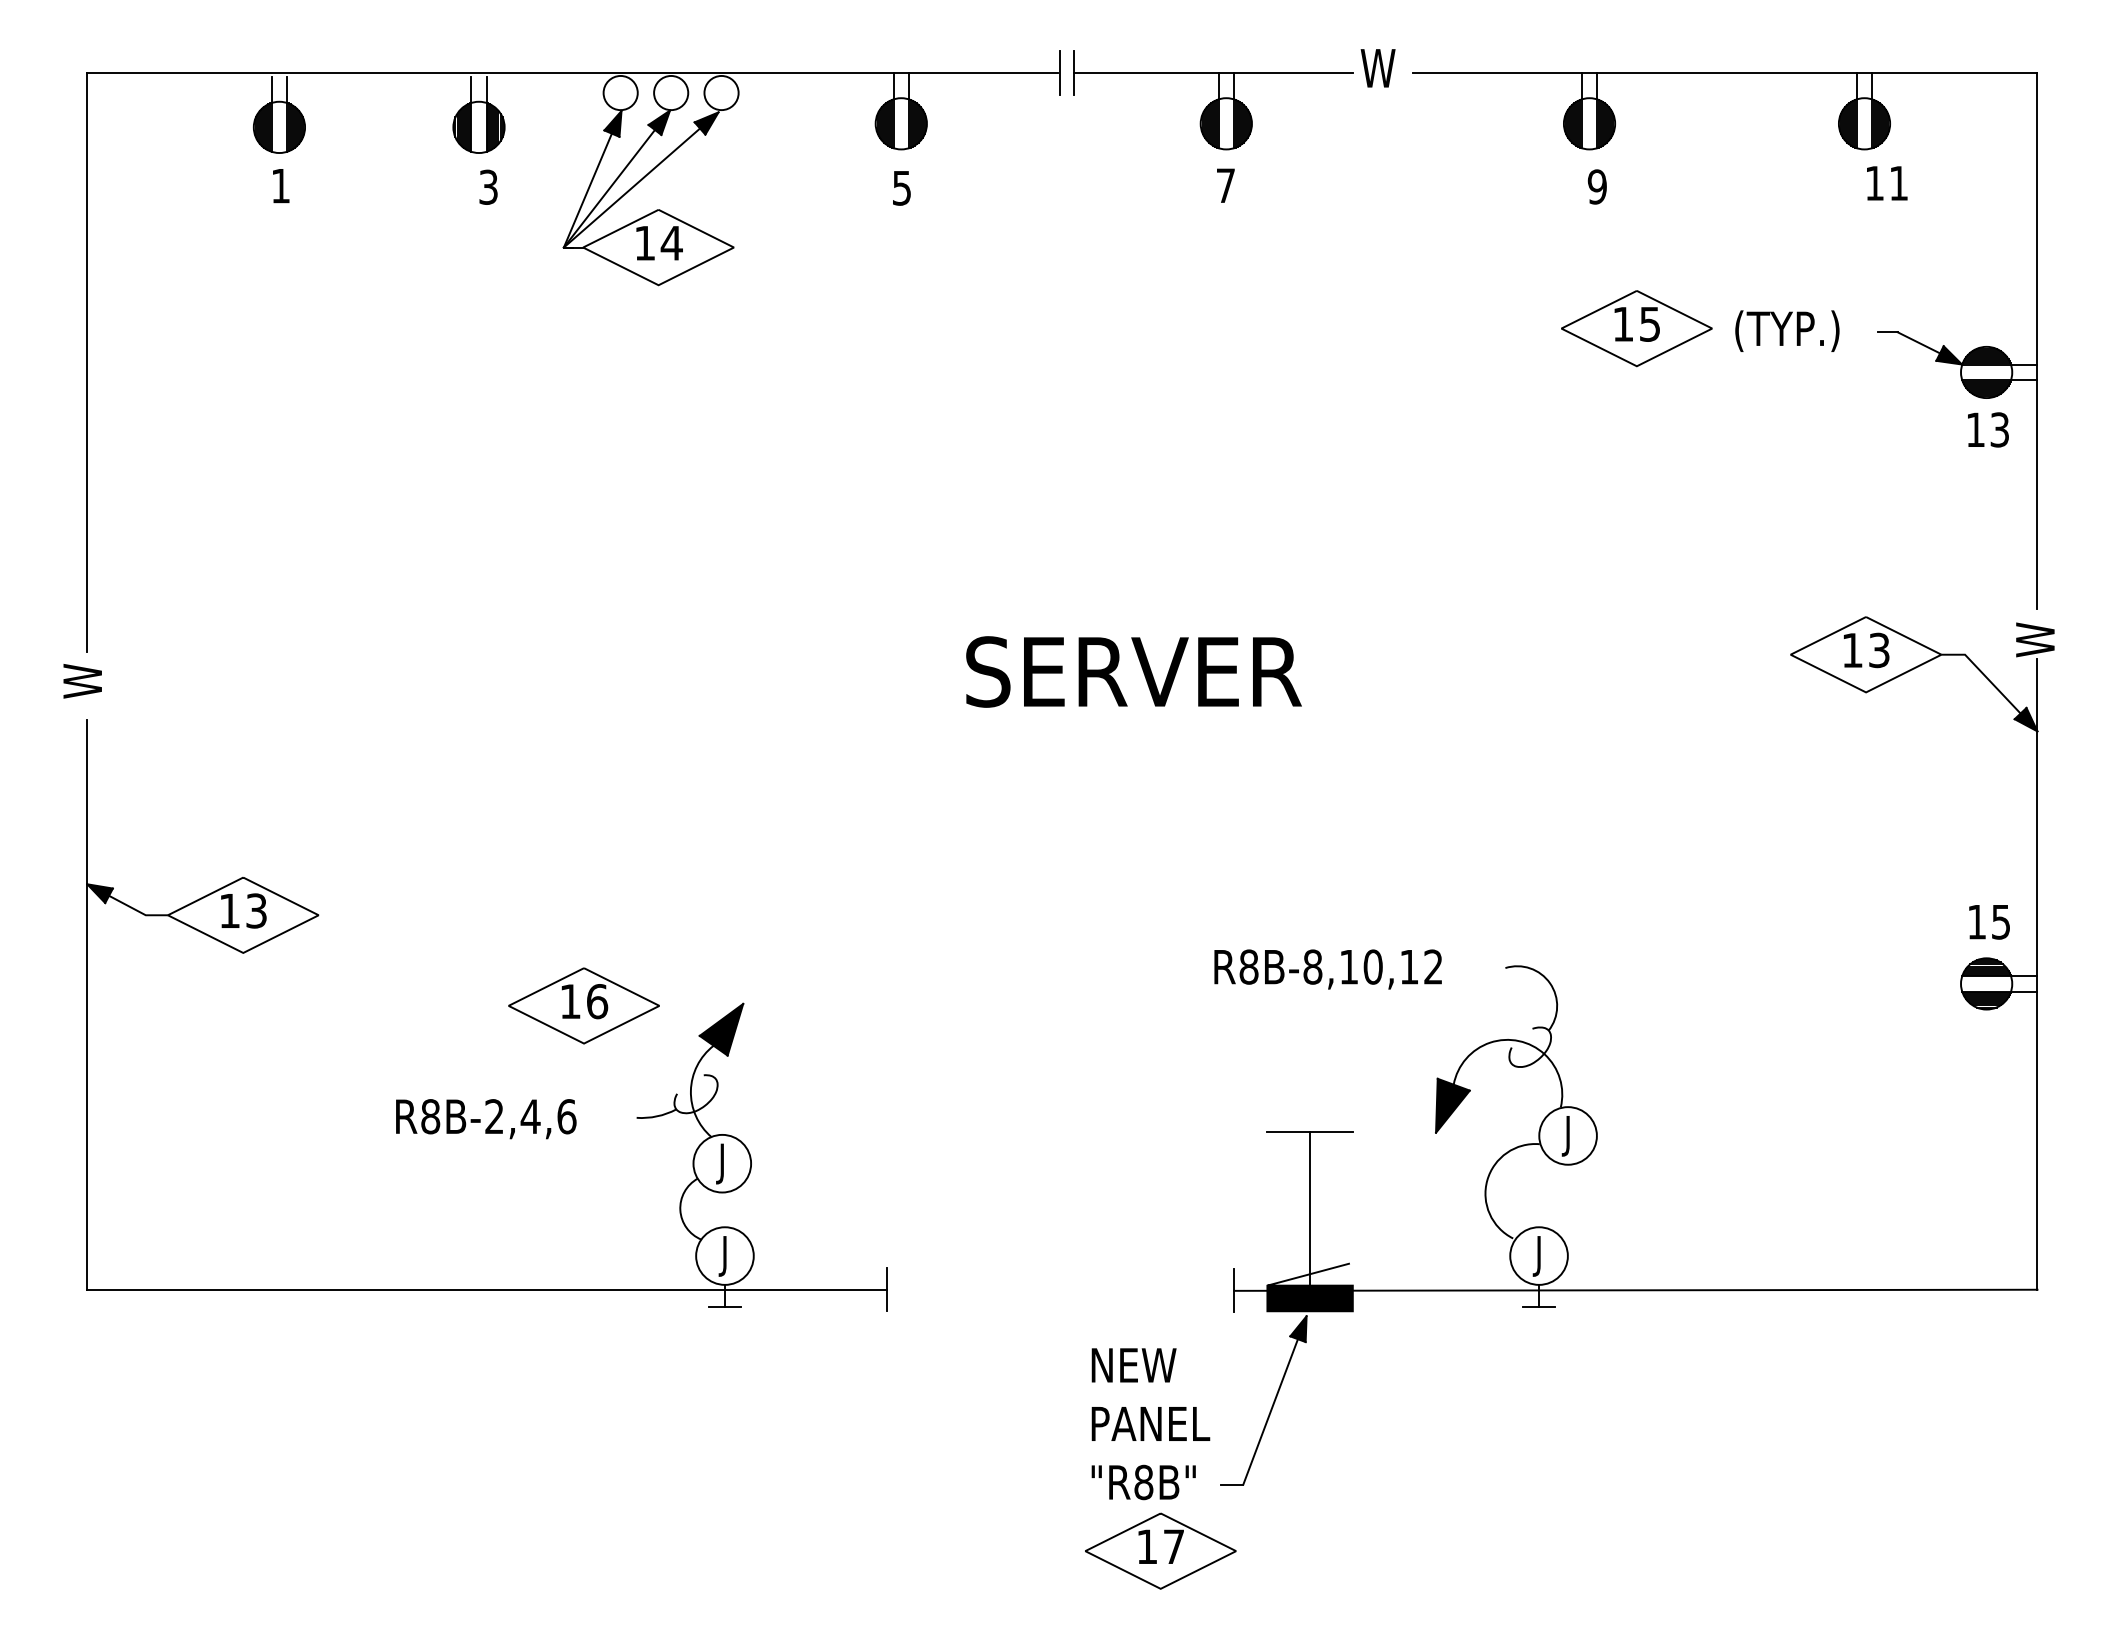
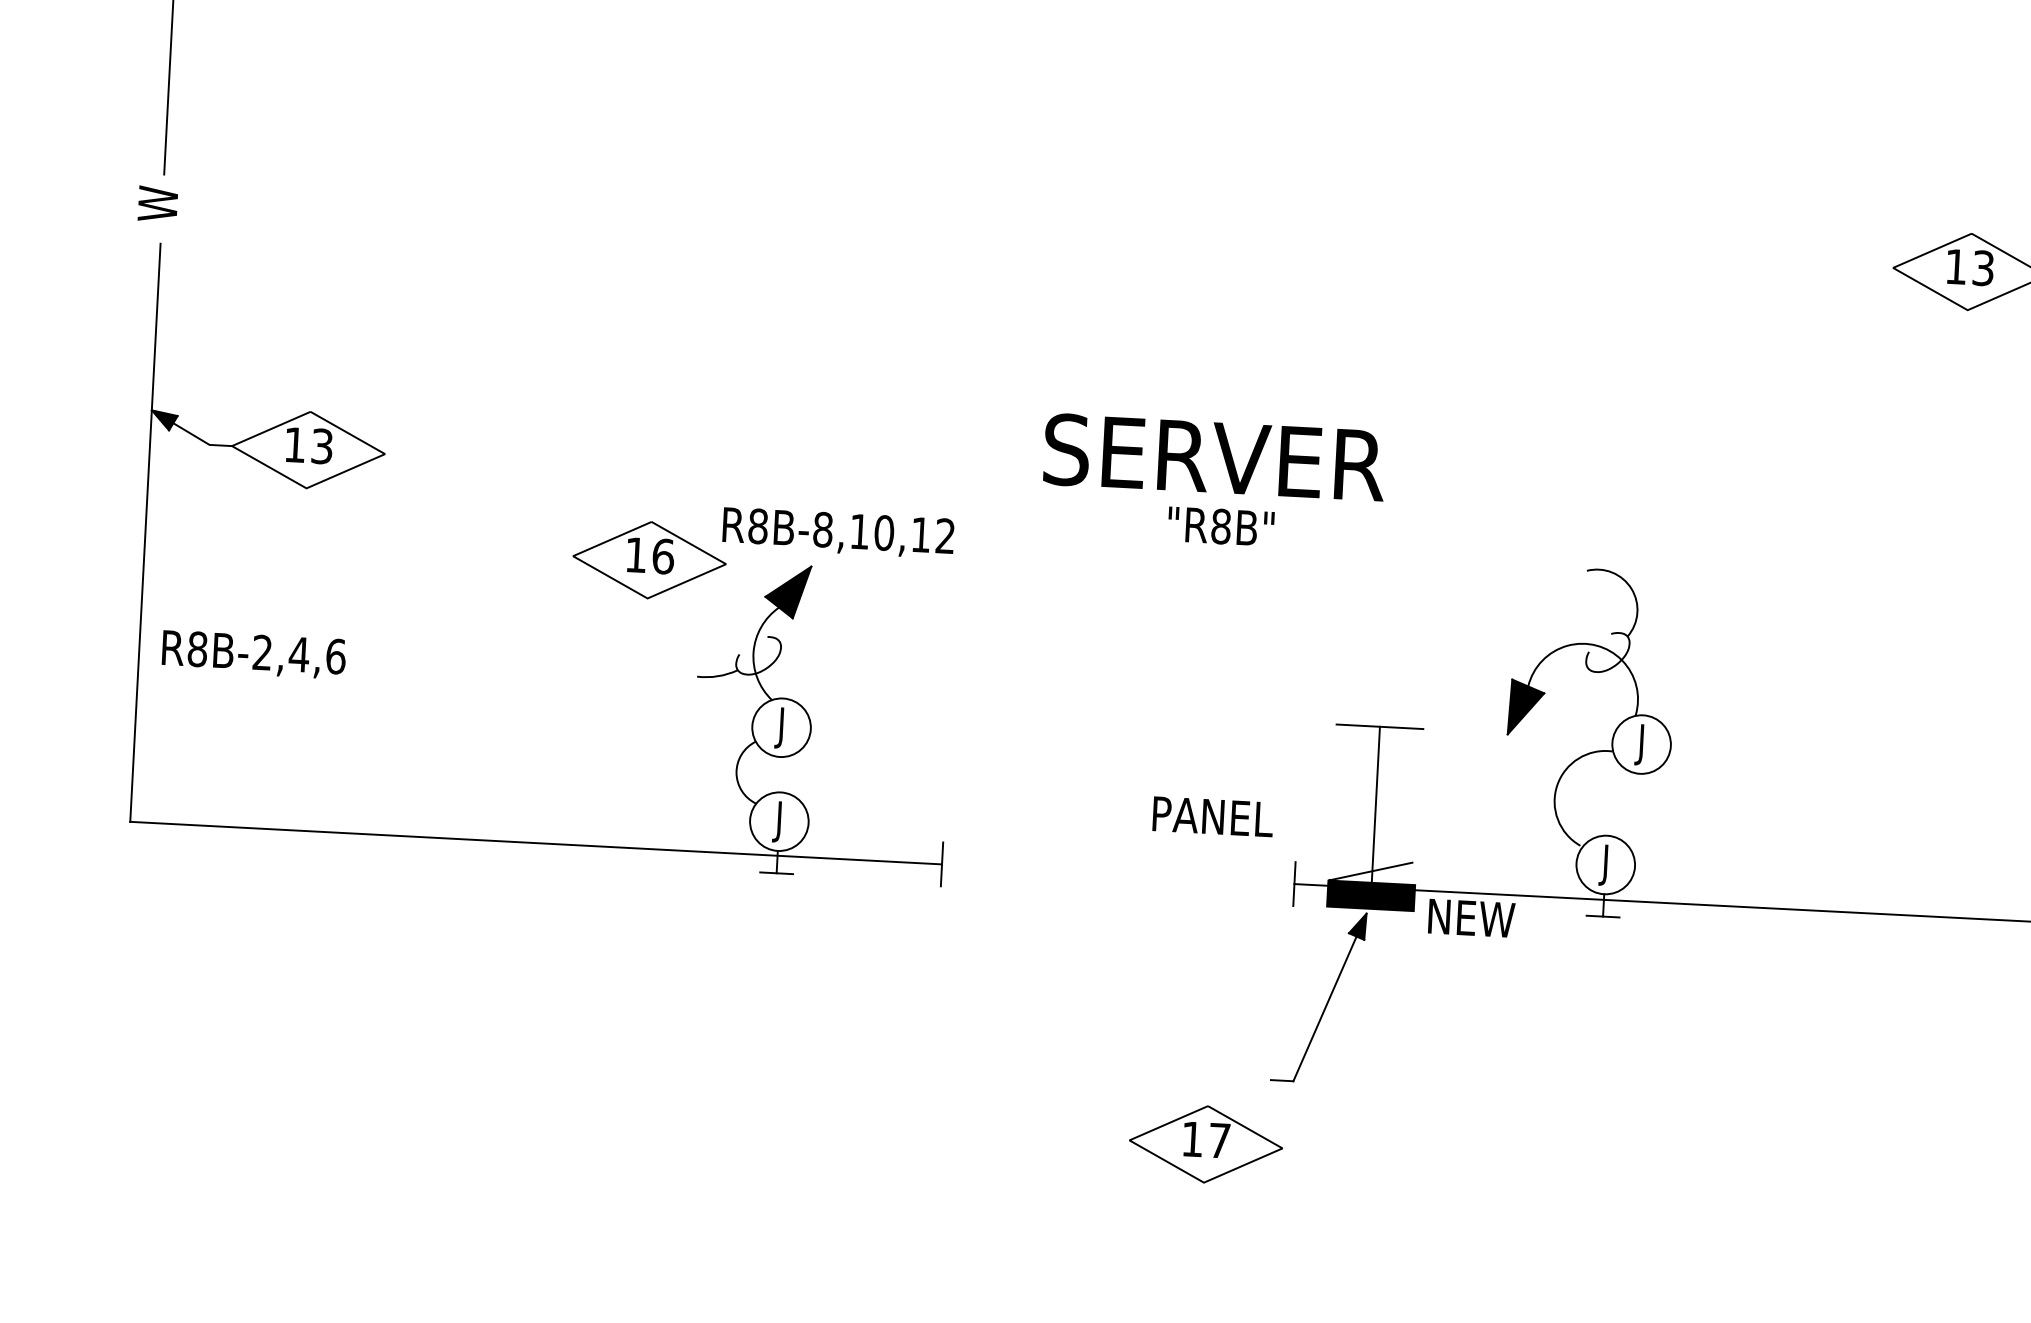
text: (1133, 671) -> (1214, 457), moved
text: (1327, 969) -> (837, 533), moved
text: (486, 1119) -> (254, 655), moved
text: (1133, 1365) -> (1471, 918), moved
text: (1150, 1423) -> (1212, 816), moved
text: (1143, 1482) -> (1220, 526), moved

